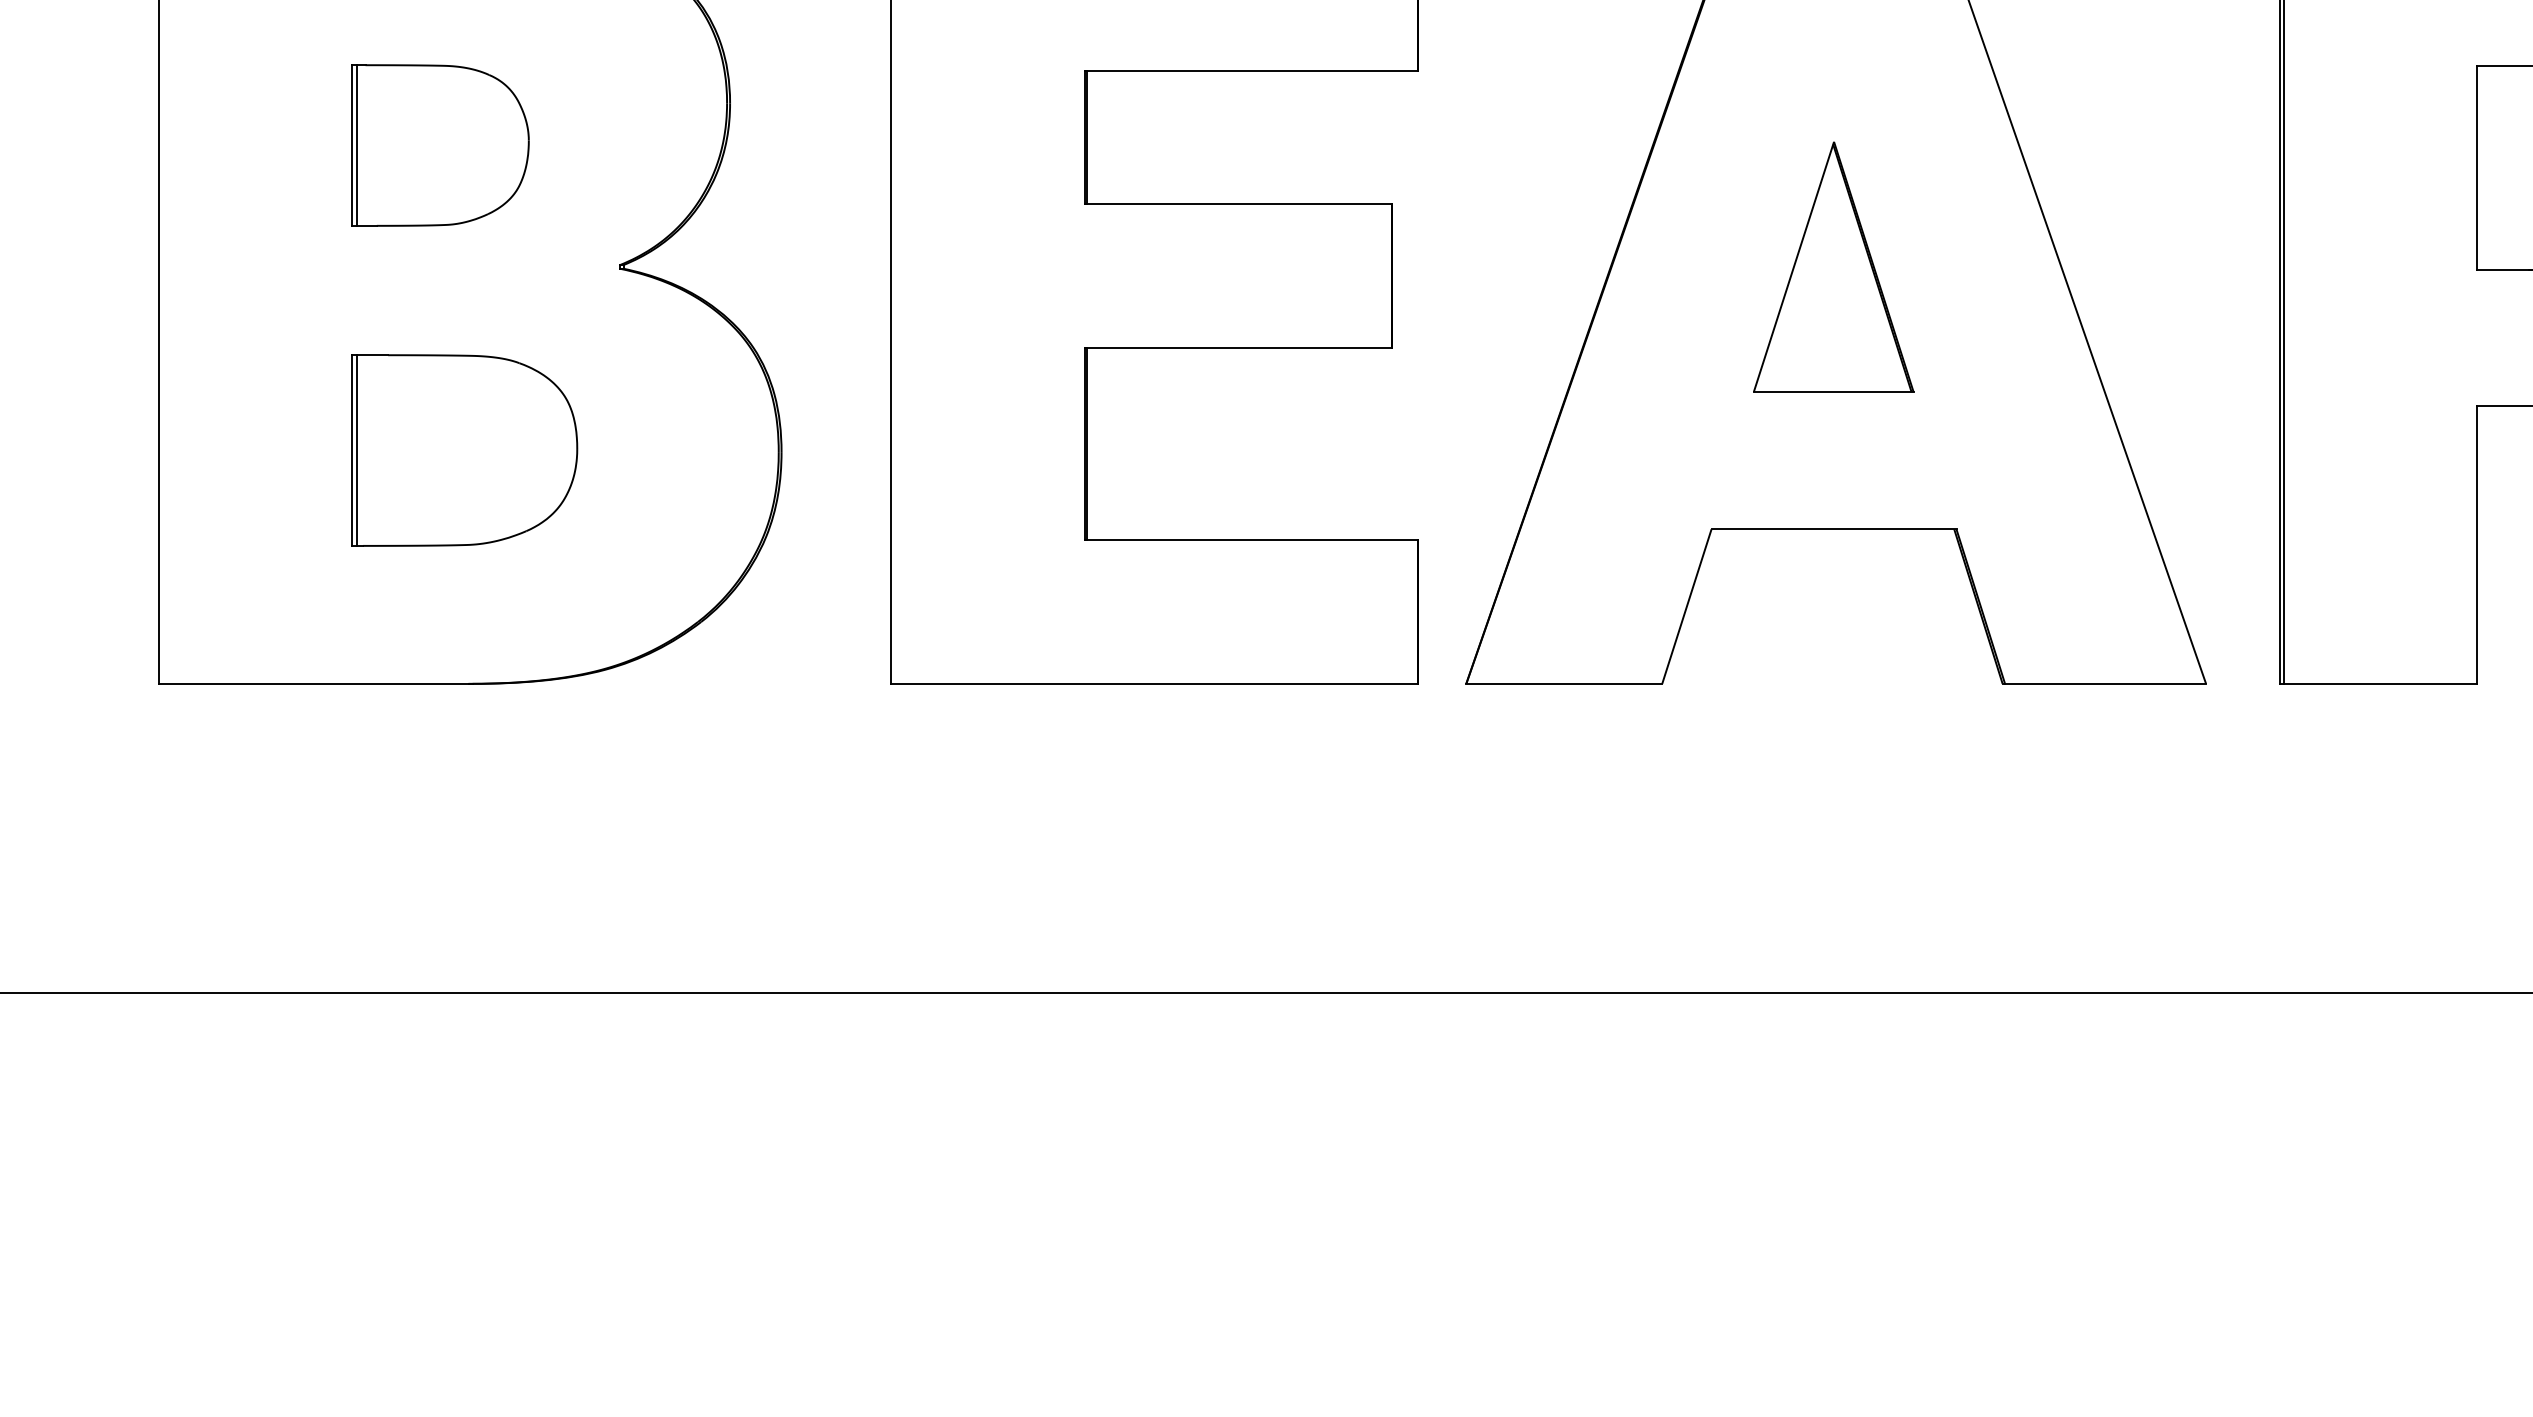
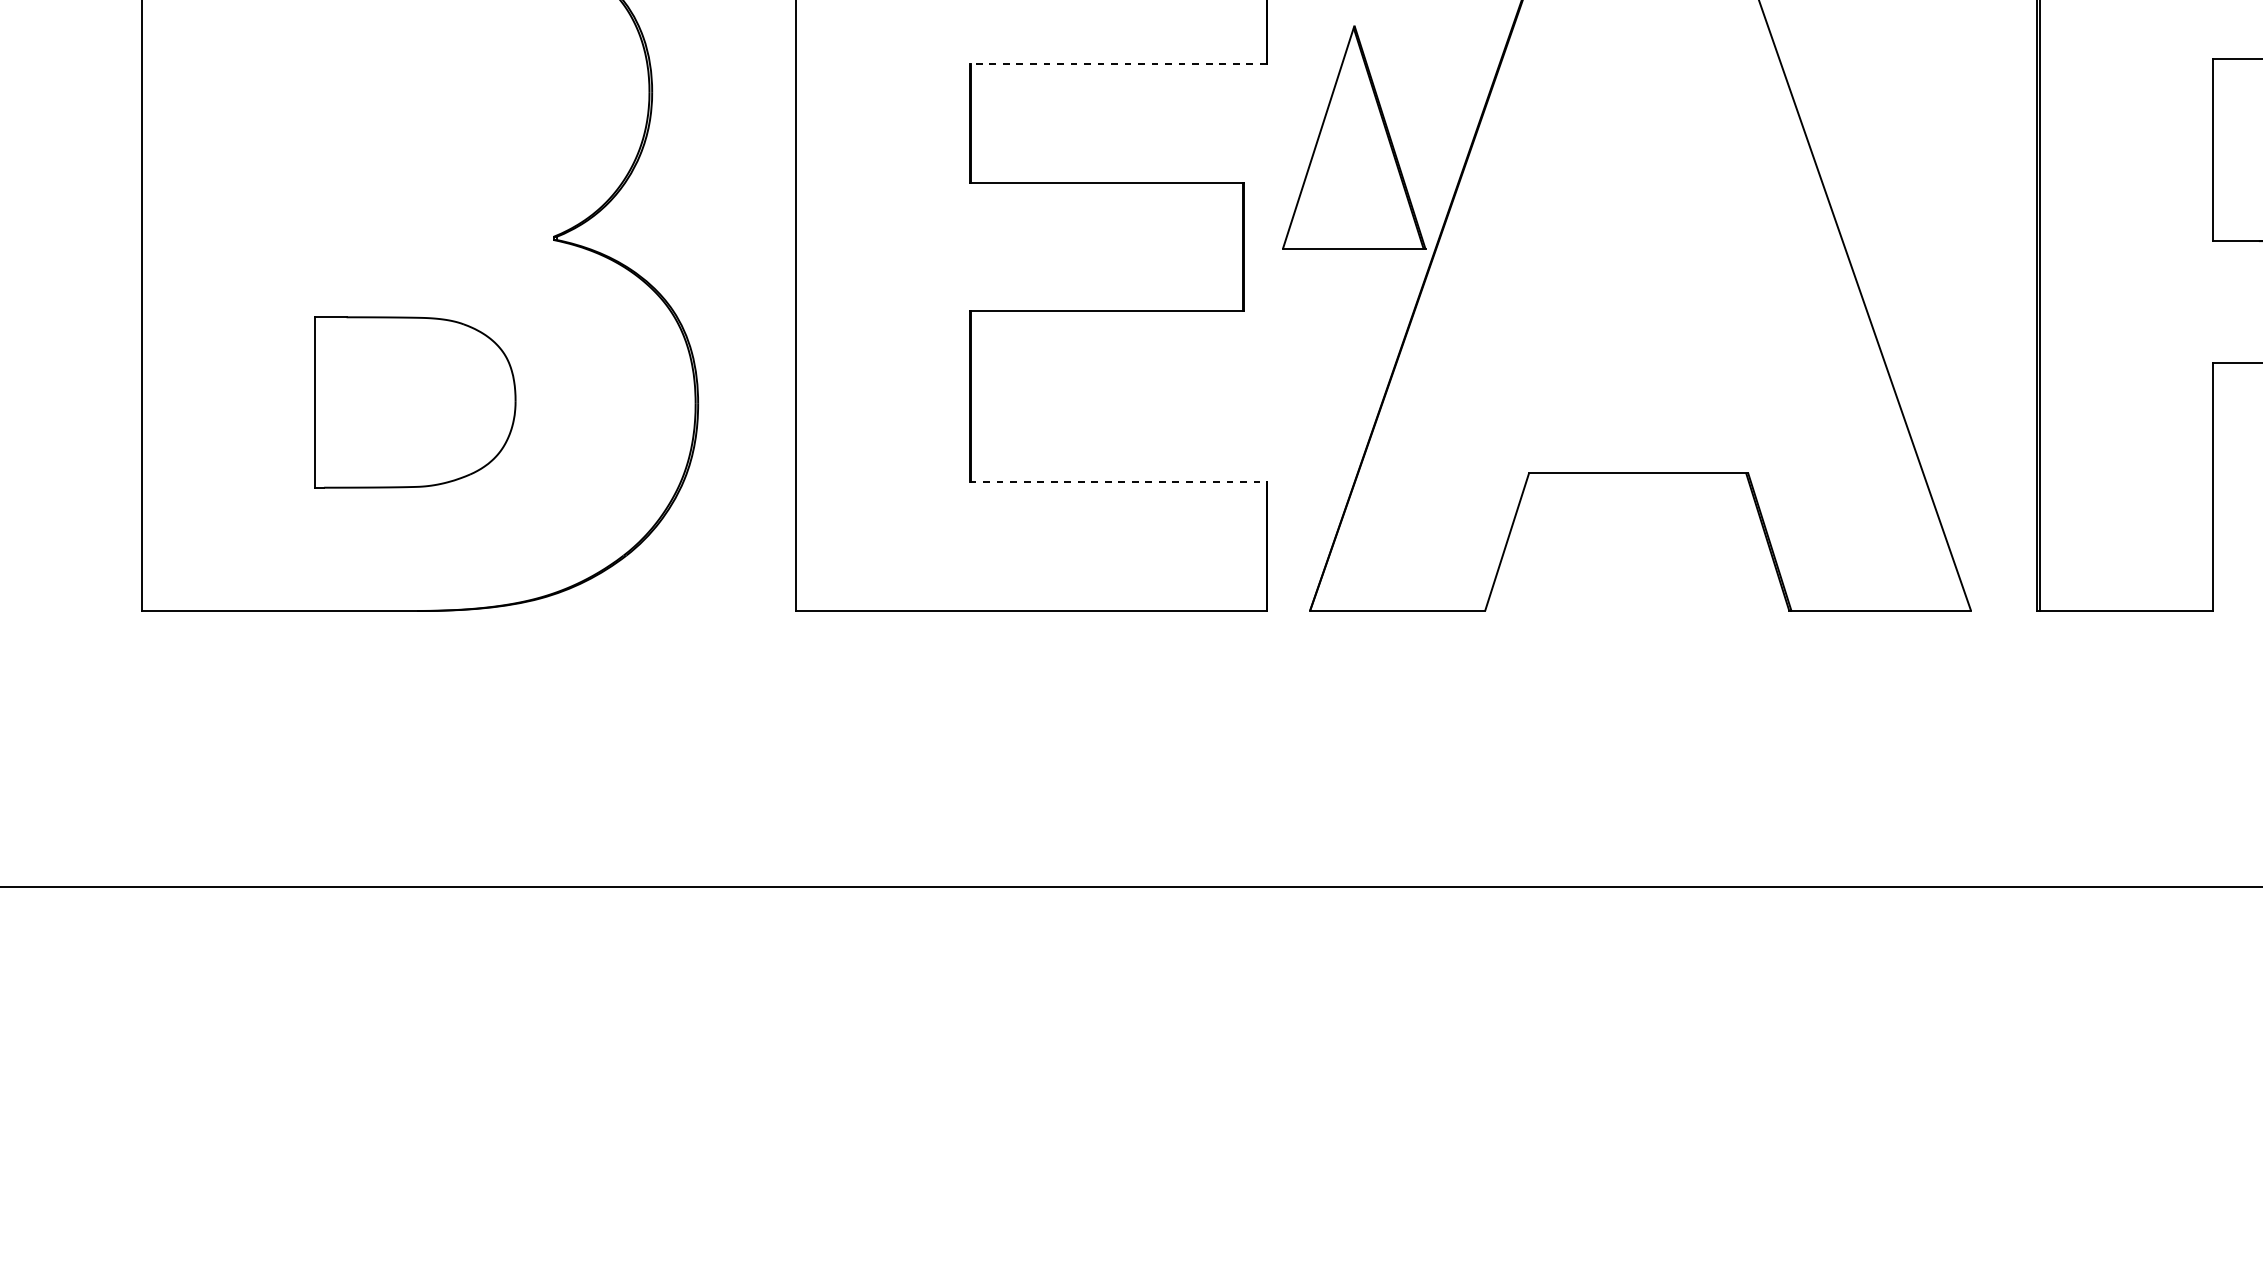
line: (1251, 71) -> (1118, 63), solid -> dashed
part: (440, 145) -> (393, 129), removed
part: (1833, 266) -> (1354, 137), moved
line: (357, 450) -> (319, 402), removed
line: (1252, 539) -> (1118, 481), solid -> dashed

